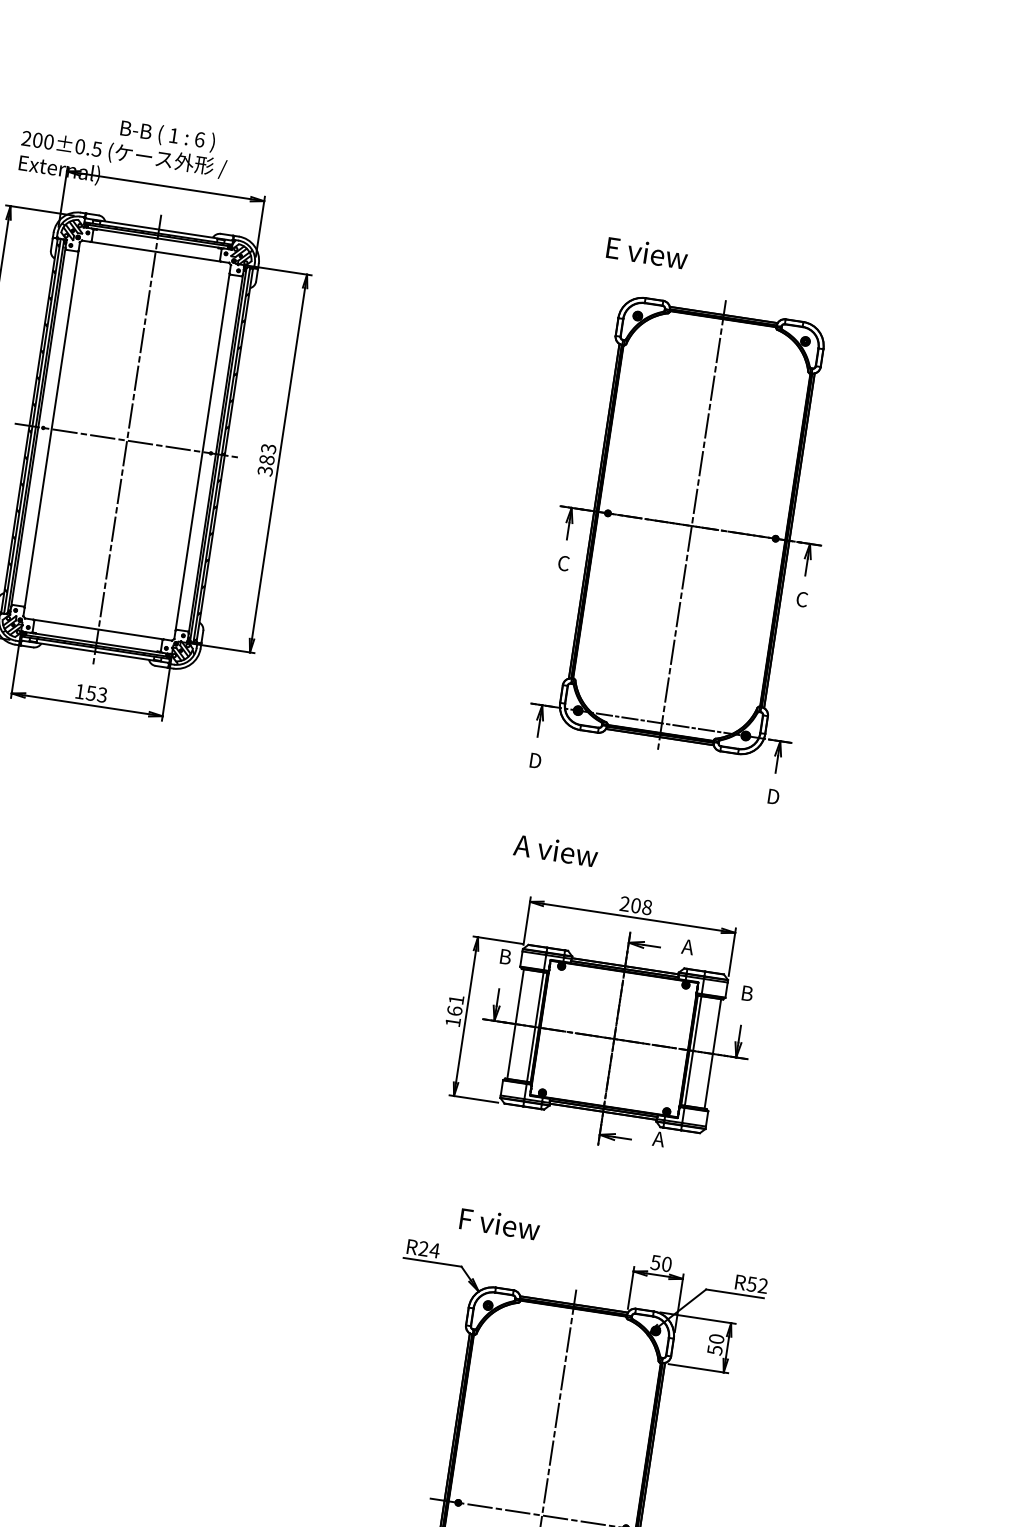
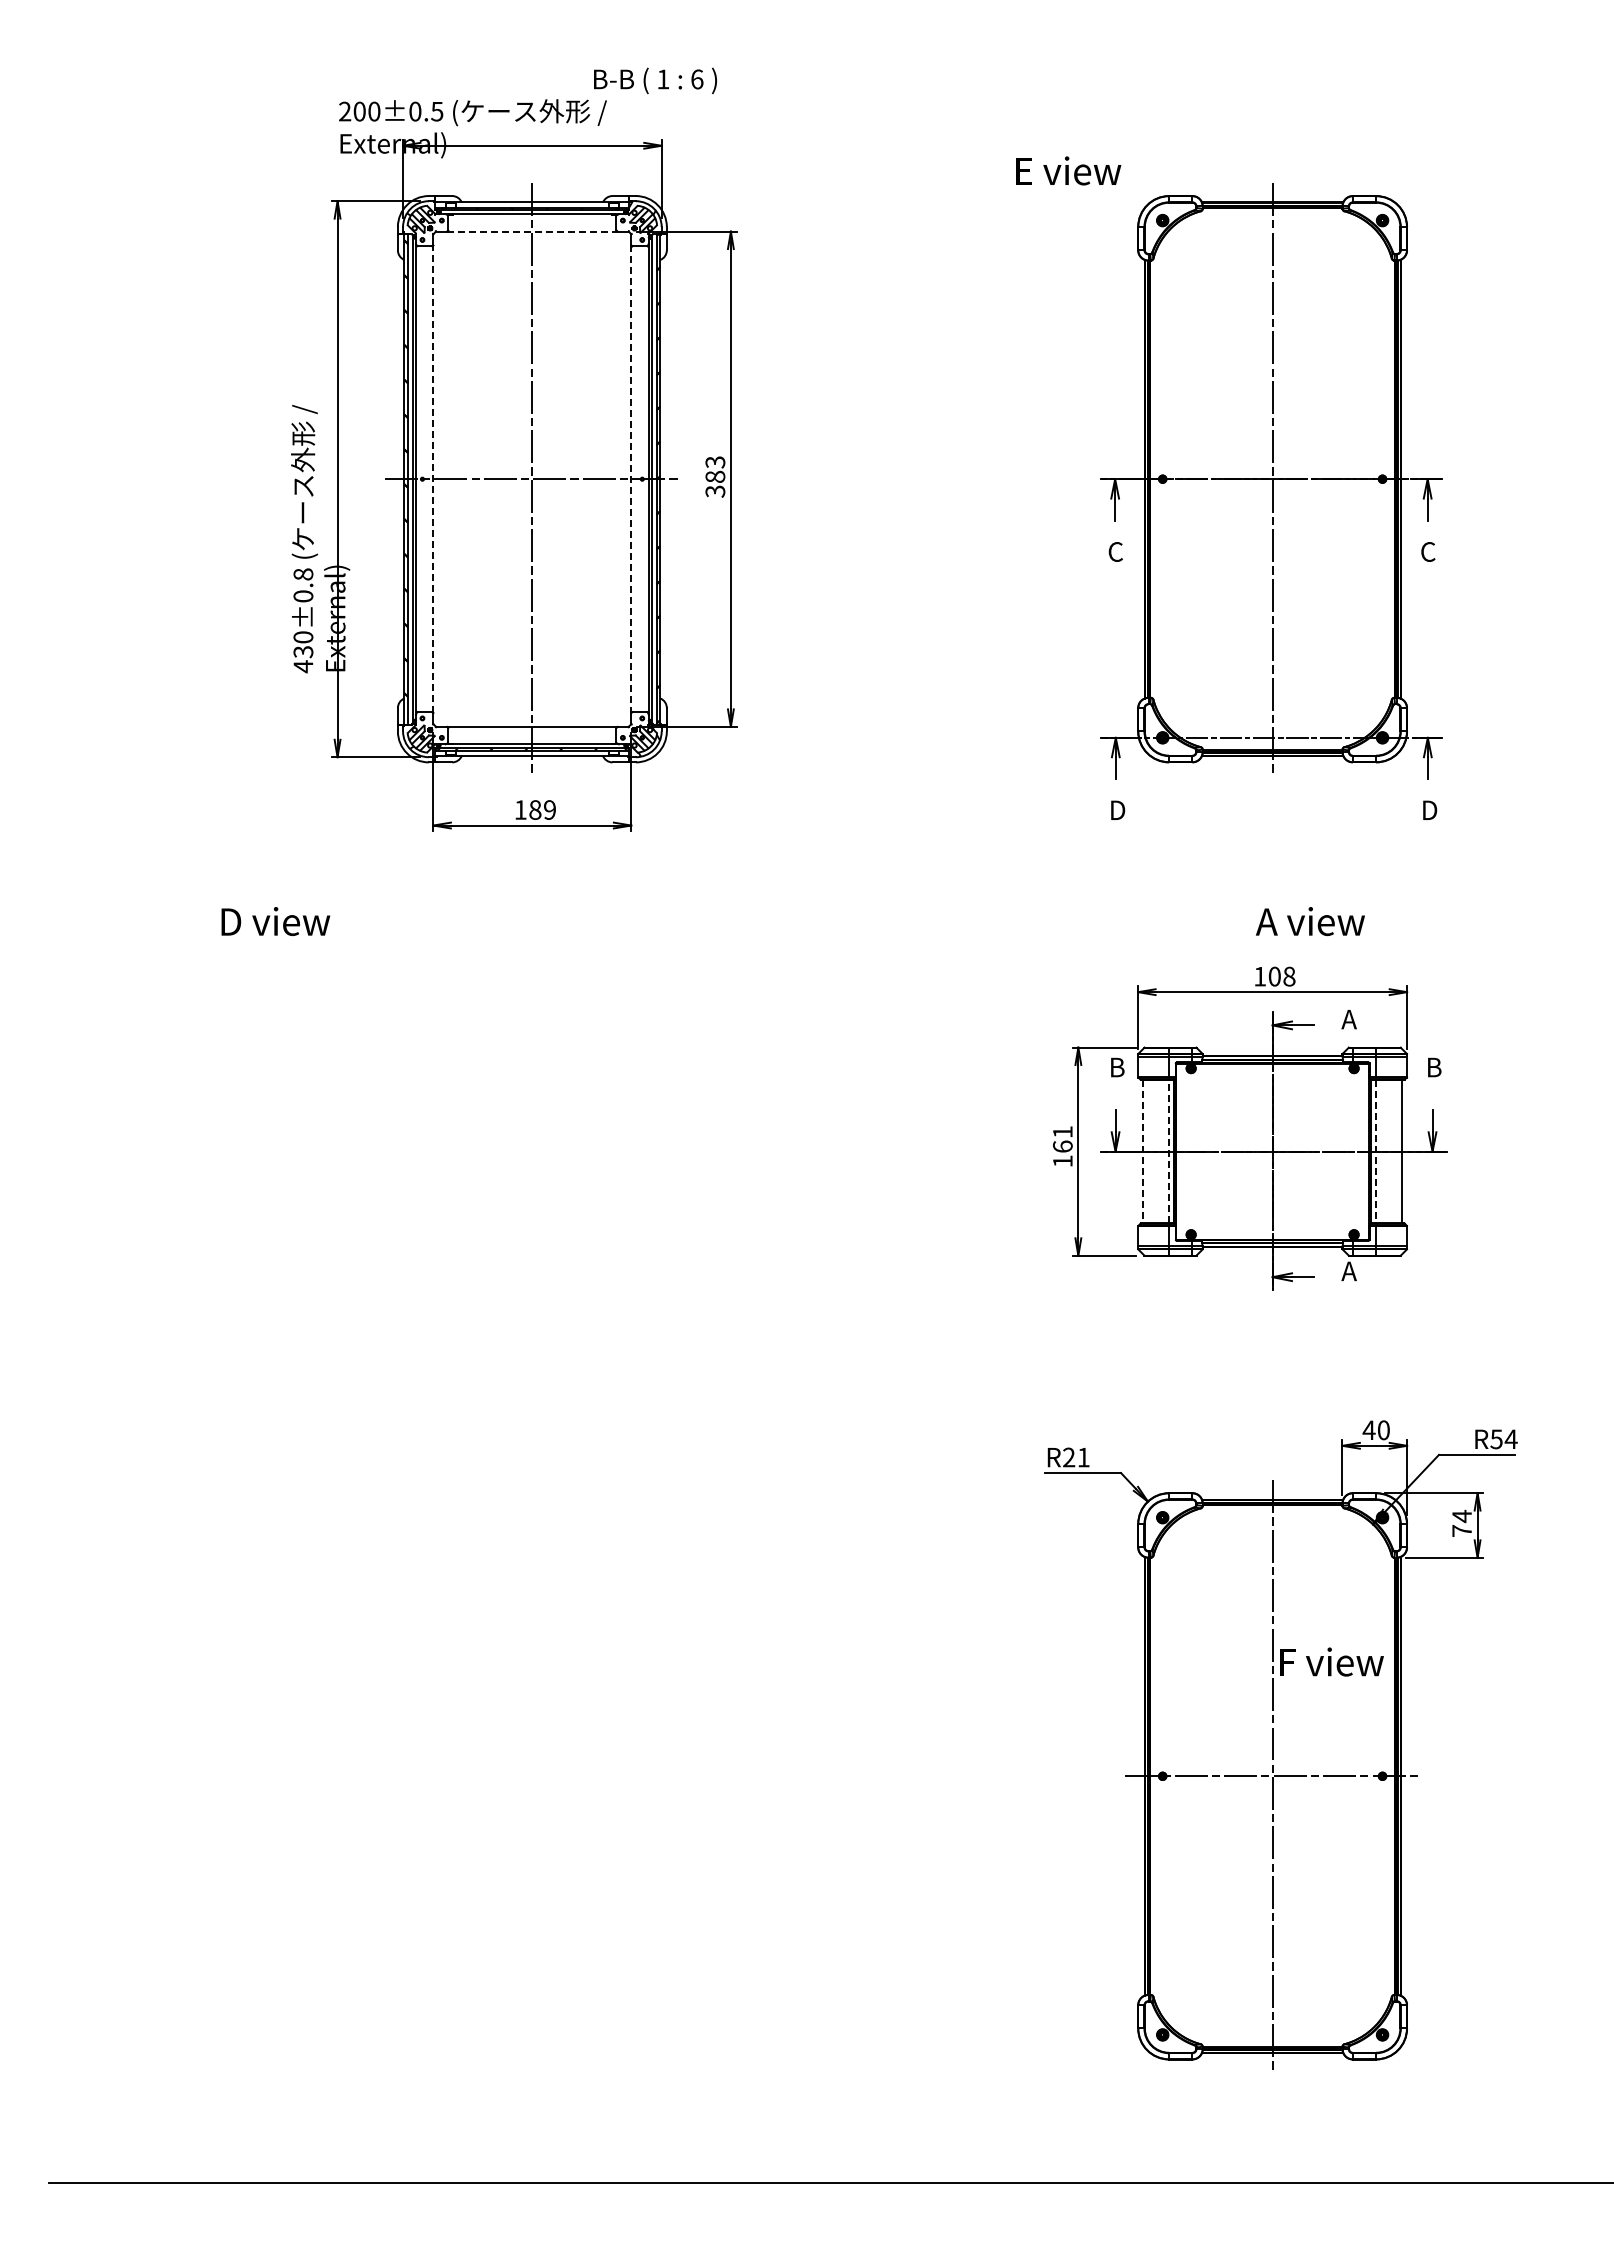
text: (167, 135) -> (655, 80), moved
line: (155, 251) -> (532, 231), solid -> dashed
text: (647, 252) -> (1068, 170), moved
line: (51, 428) -> (433, 478), solid -> dashed
line: (202, 452) -> (631, 479), solid -> dashed
text: (96, 693) -> (542, 809), 153 -> 189
text: (556, 850) -> (1310, 921), moved
text: (625, 904) -> (1260, 976), 208 -> 108
line: (515, 1023) -> (1143, 1151), solid -> dashed
line: (535, 1026) -> (1169, 1151), solid -> dashed
line: (693, 1050) -> (1376, 1151), solid -> dashed
text: (499, 1223) -> (1331, 1661), moved
text: (434, 1250) -> (1083, 1457), R24 -> R21
text: (655, 1262) -> (1368, 1430), 50 -> 40
text: (762, 1285) -> (1510, 1438), R52 -> R54
text: (716, 1344) -> (1462, 1523), 50 -> 74

